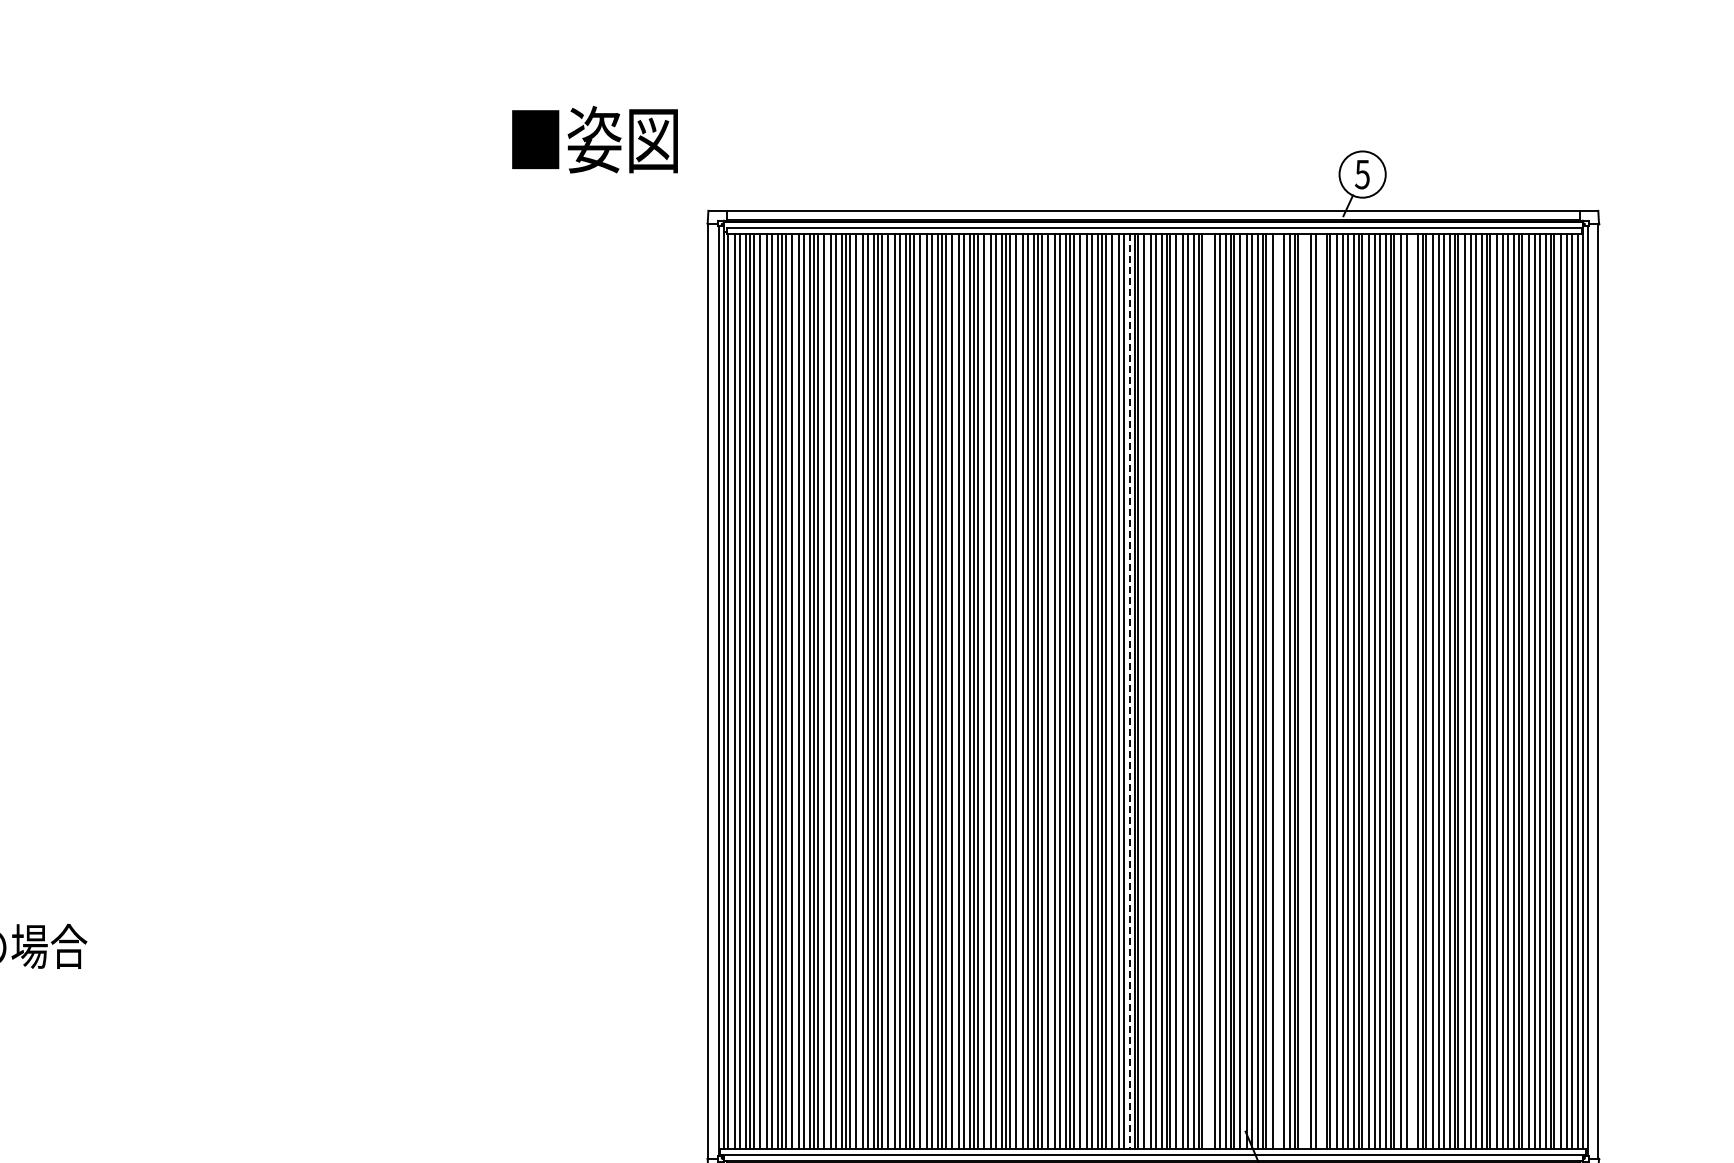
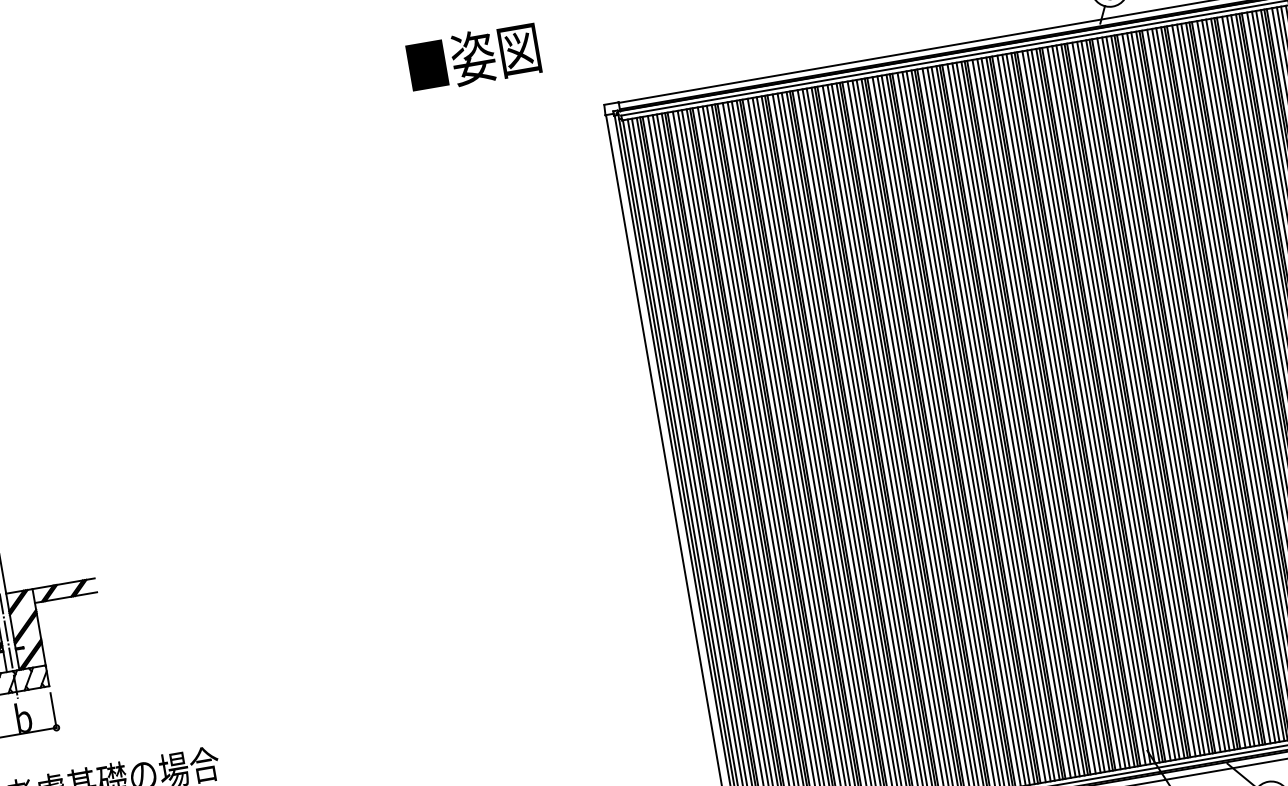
text: (594, 139) -> (473, 57), moved
line: (1208, 690) -> (1058, 411), added
line: (1278, 690) -> (1113, 402), added
line: (1304, 690) -> (1133, 398), added
line: (1322, 690) -> (1147, 396), added
line: (1412, 690) -> (1218, 384), added
line: (1130, 691) -> (998, 422), dashed -> solid

